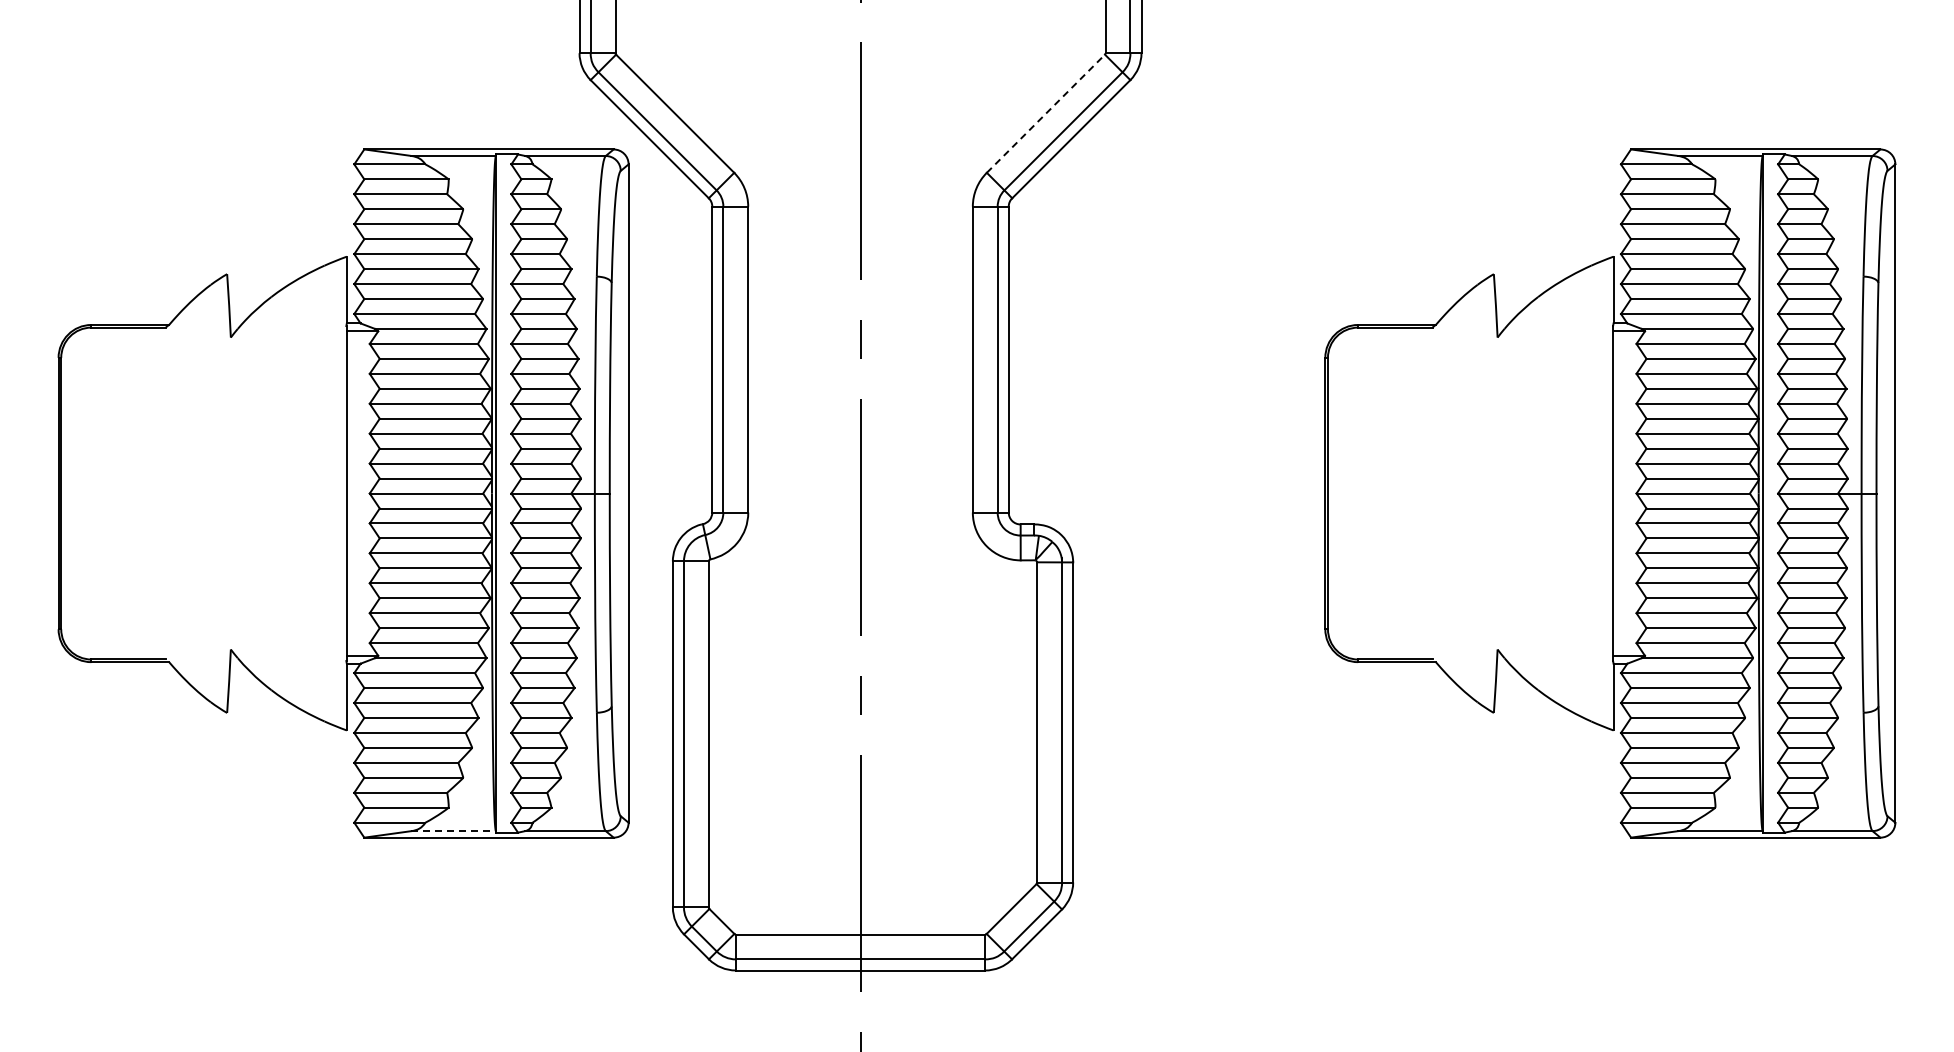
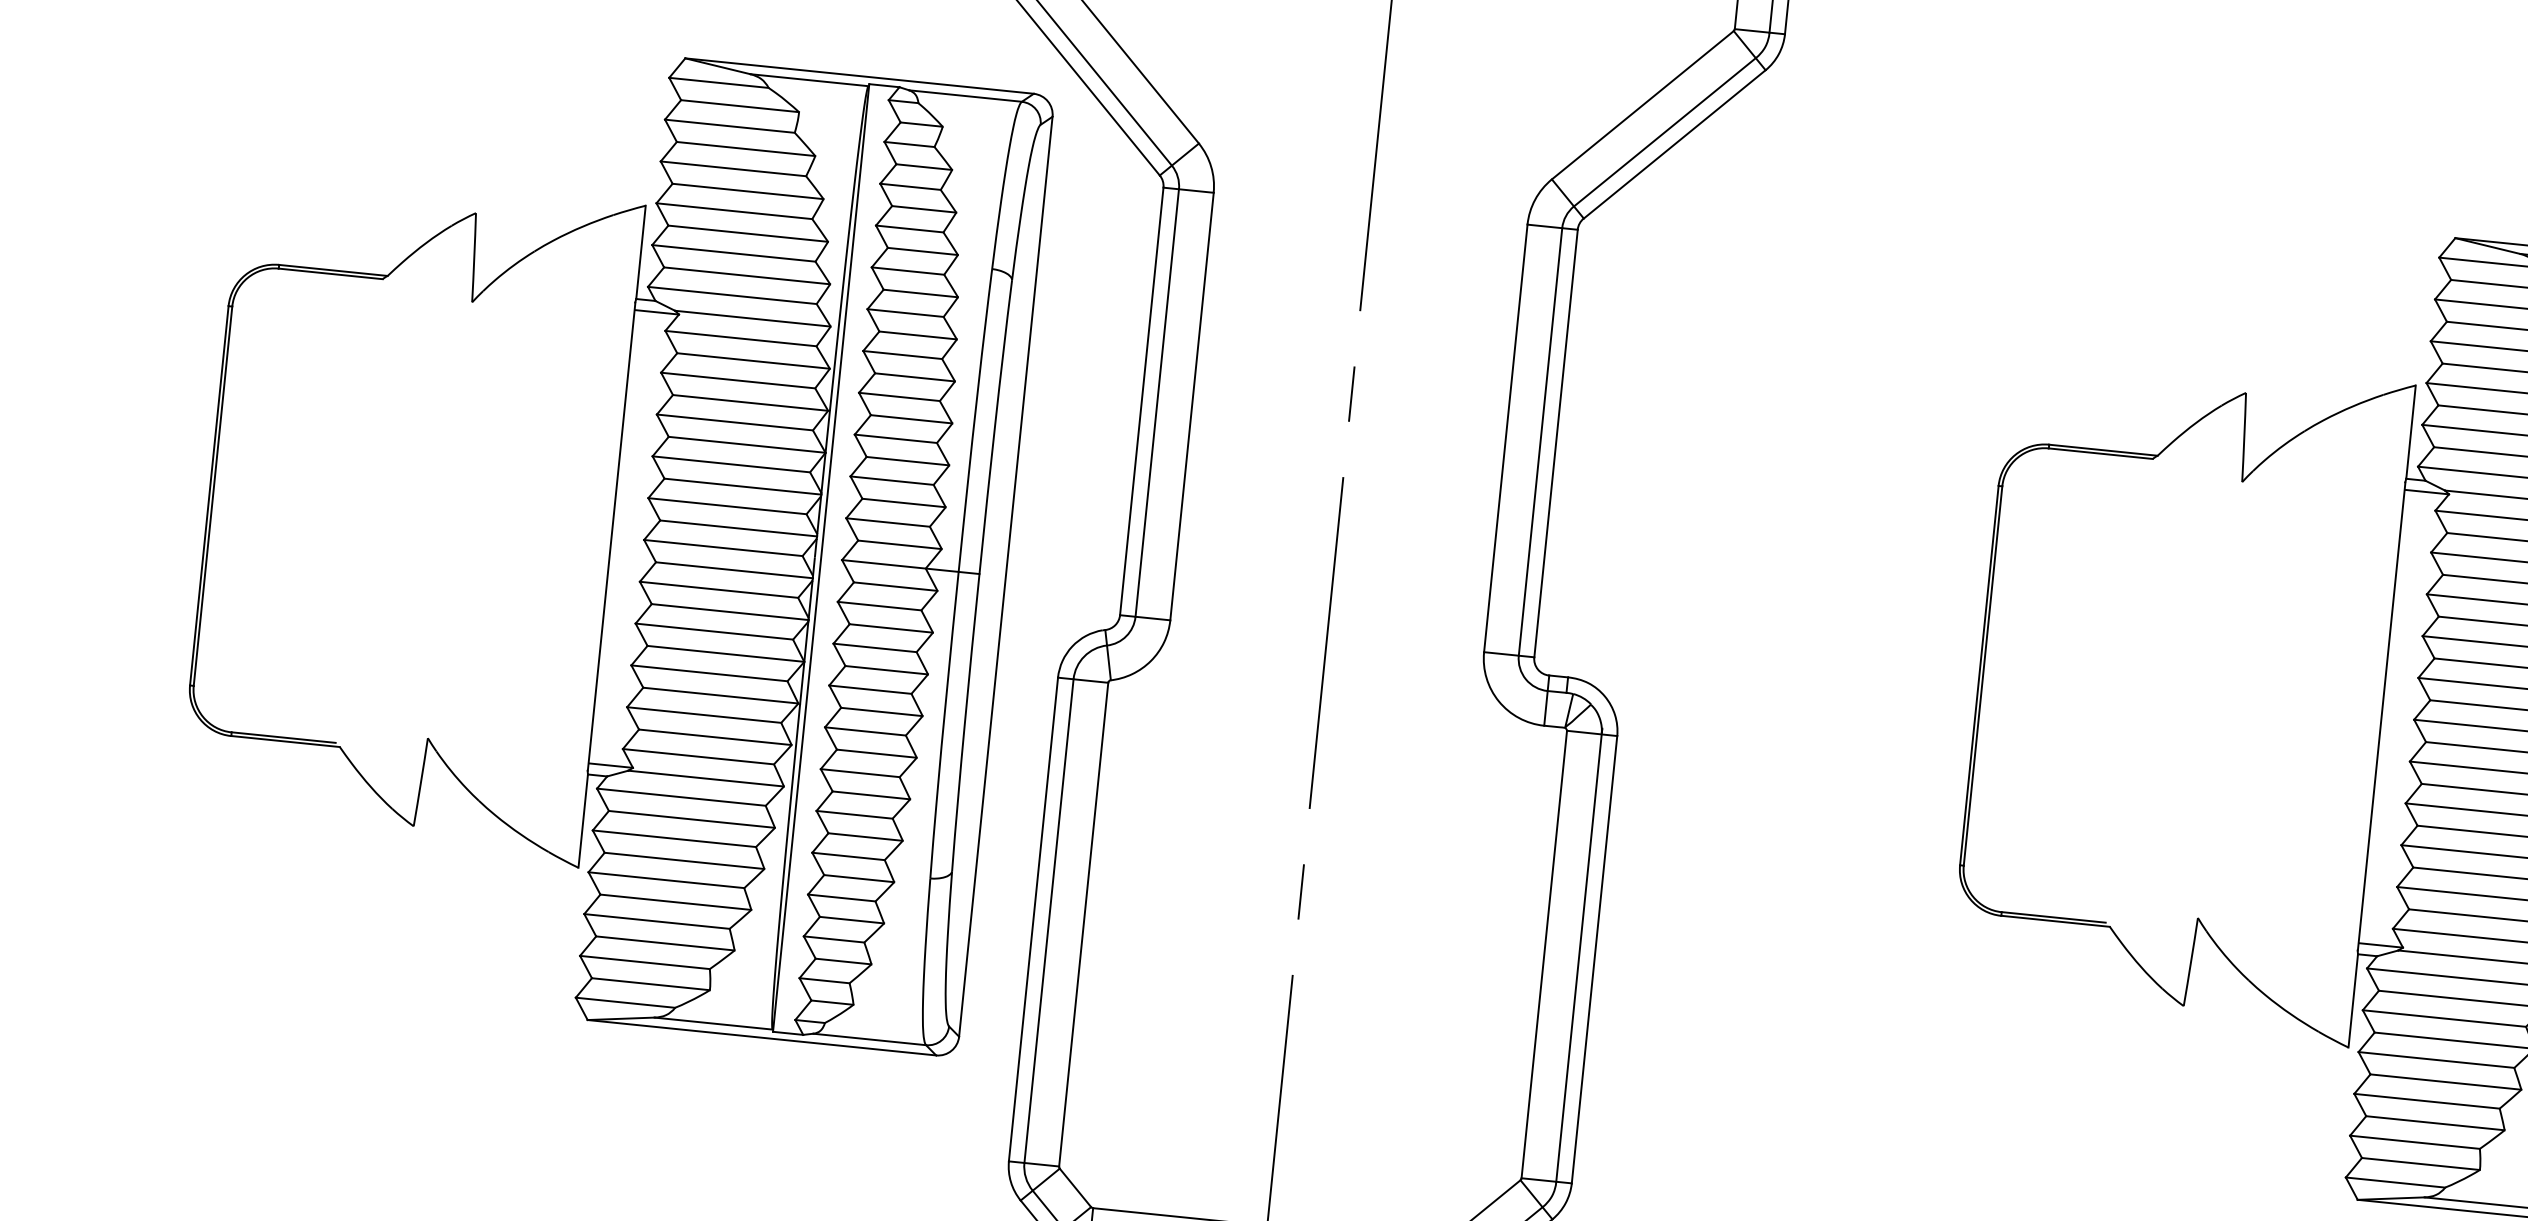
line: (1045, 113) -> (1642, 104), dashed -> solid
line: (454, 831) -> (714, 1024), dashed -> solid

